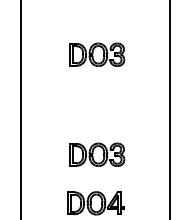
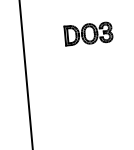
part: (97, 154) -> (96, 120), removed

